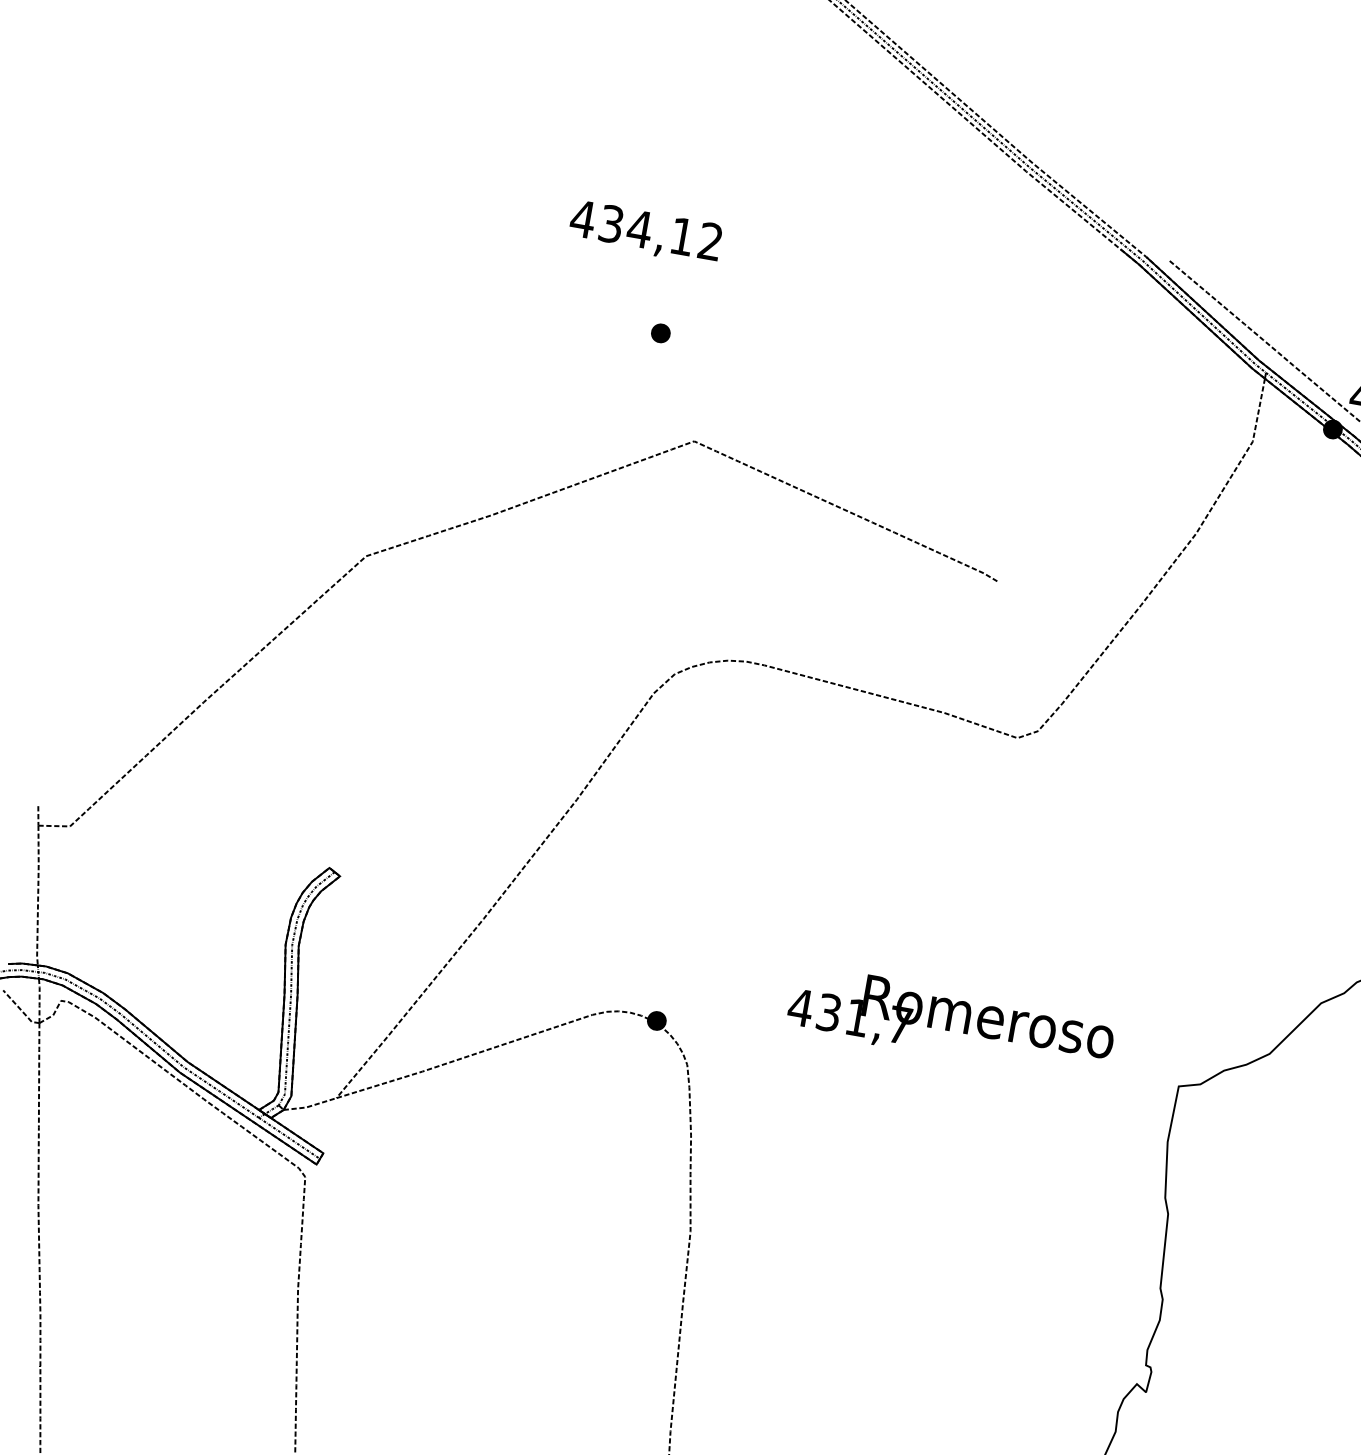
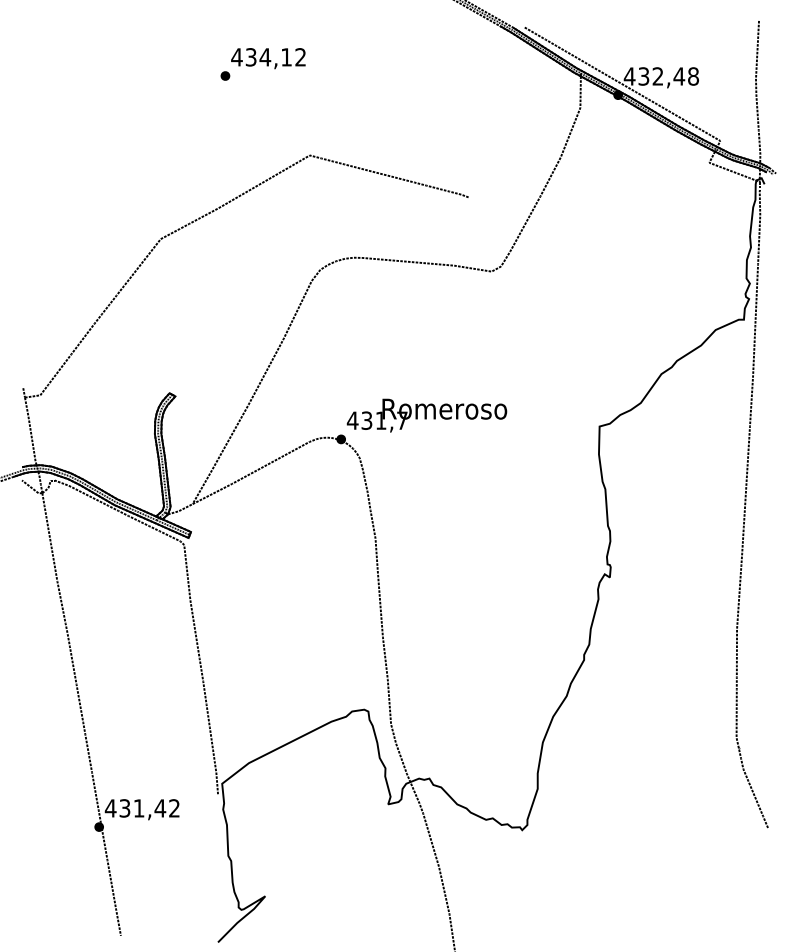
part: (661, 332) -> (225, 75), moved
text: (950, 1023) -> (426, 415), moved

